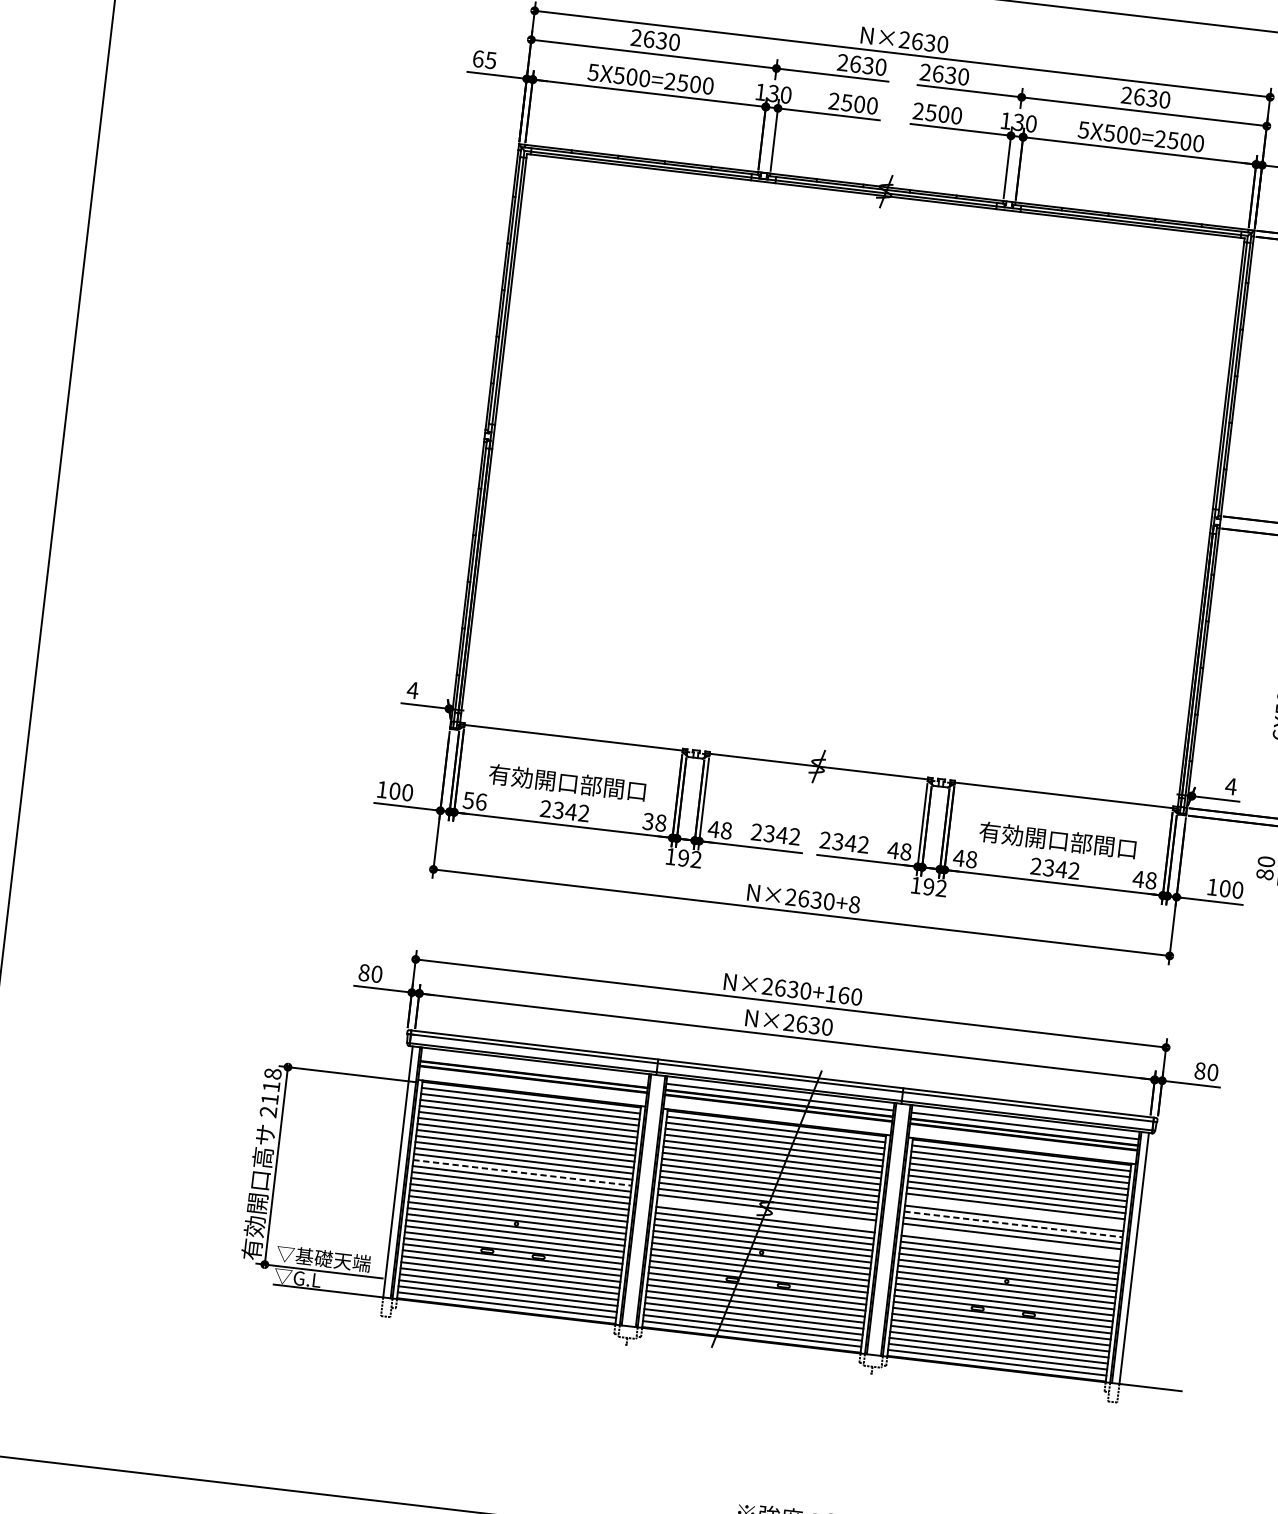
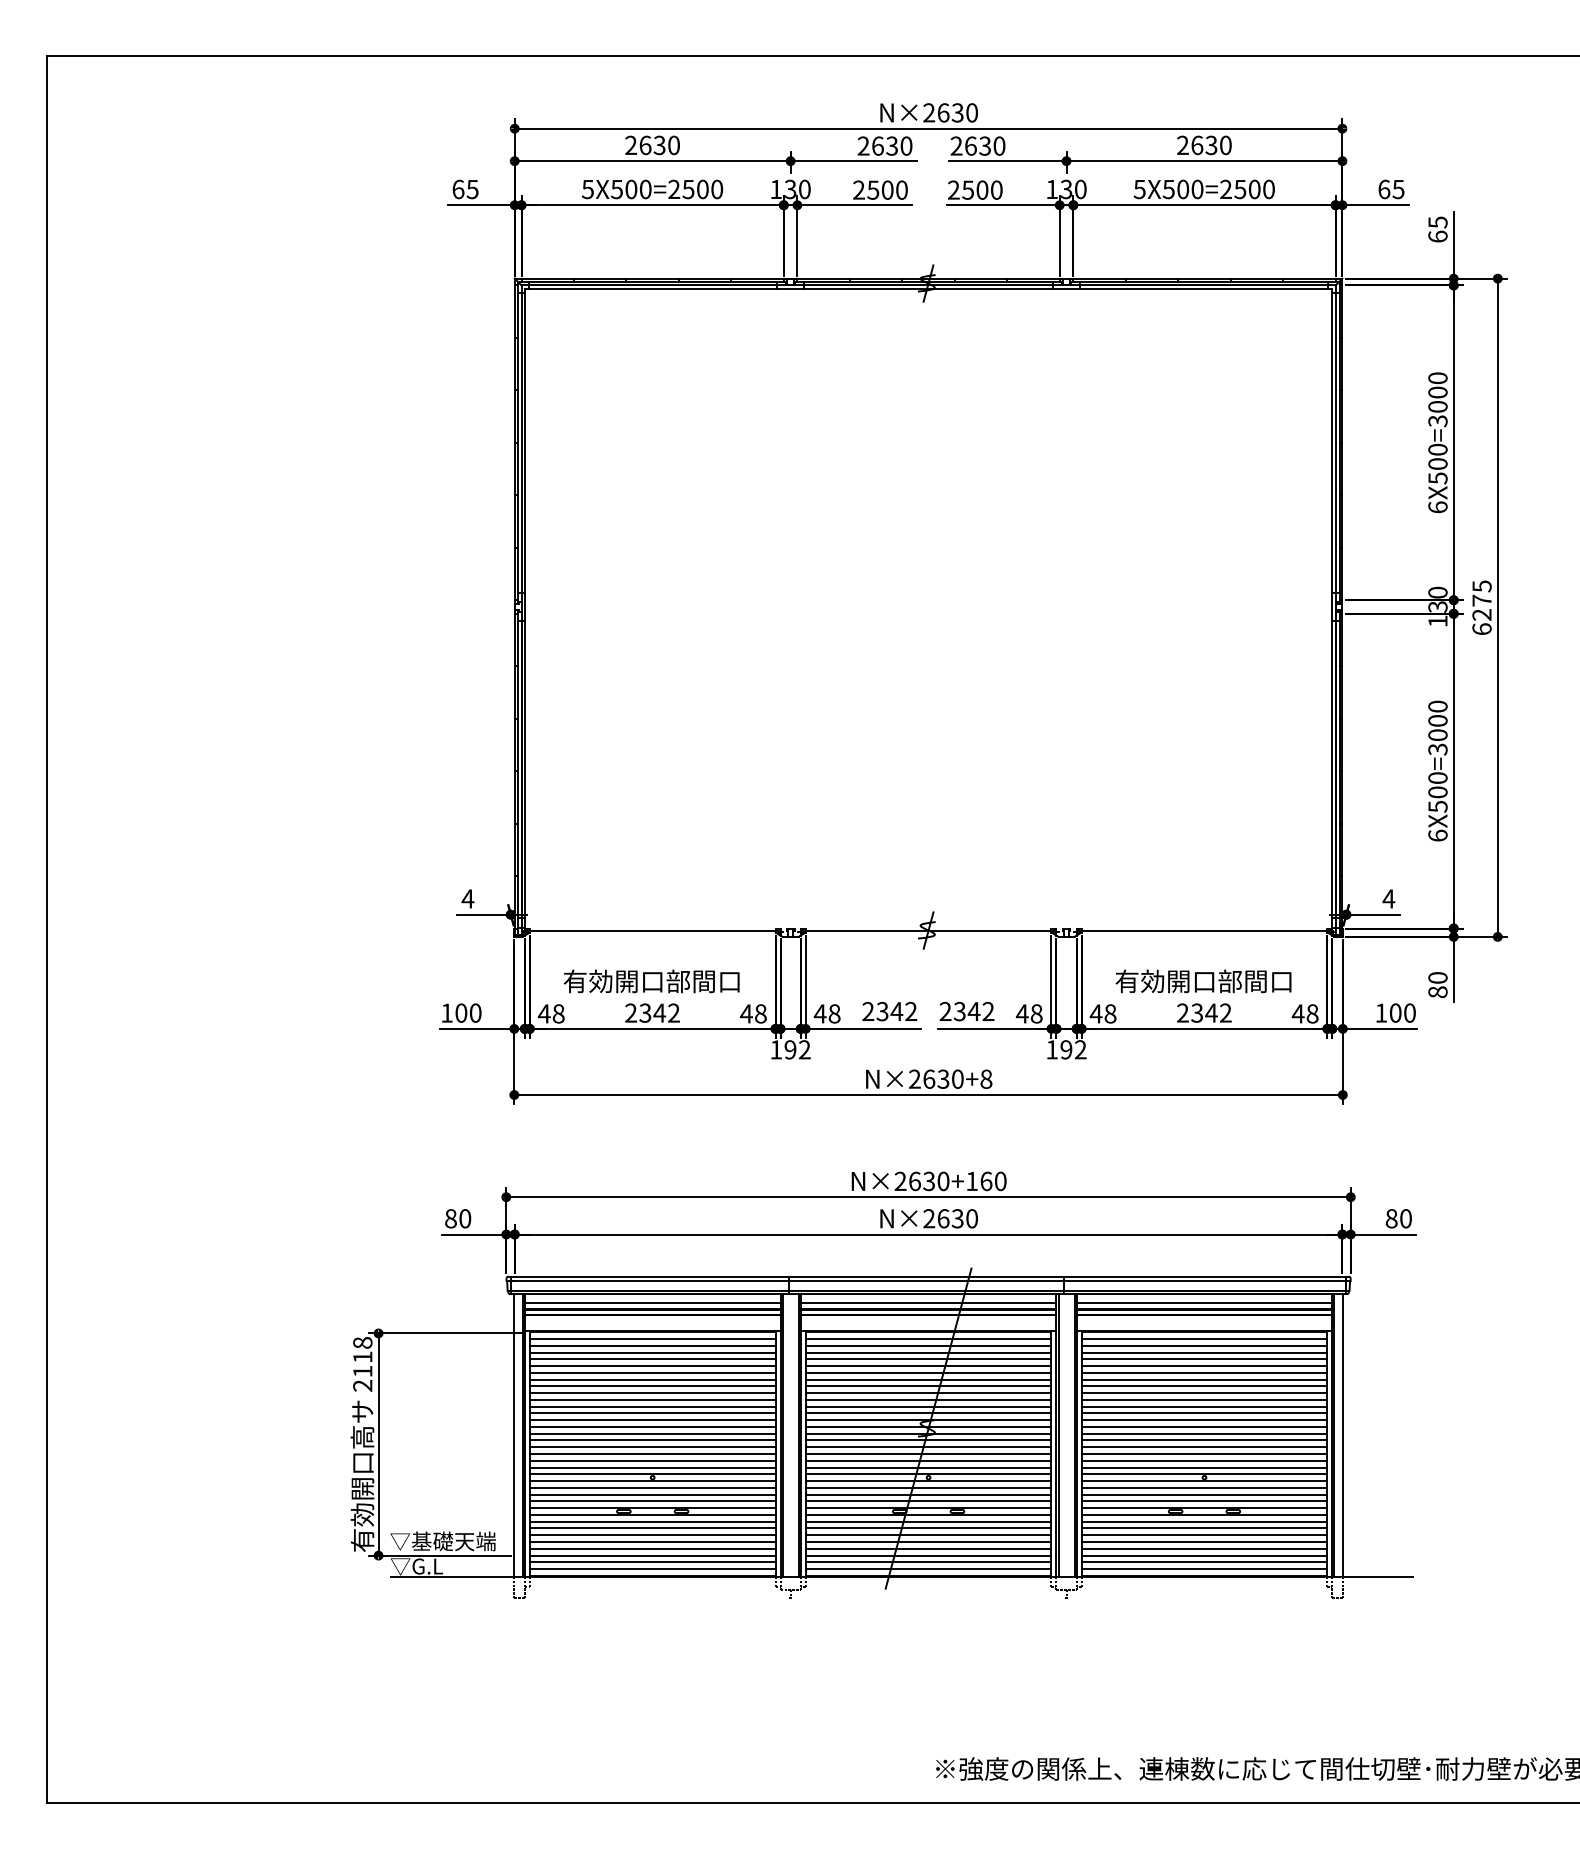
text: (474, 800) -> (550, 1013), 56 -> 48
text: (648, 821) -> (746, 1013), 38 -> 48
line: (534, 1068) -> (652, 1302), added
line: (522, 1173) -> (652, 1420), dashed -> solid
line: (1015, 1212) -> (1204, 1399), added
line: (766, 1213) -> (928, 1433), added
line: (1013, 1224) -> (1204, 1413), dashed -> solid
line: (1011, 1242) -> (1204, 1433), added

